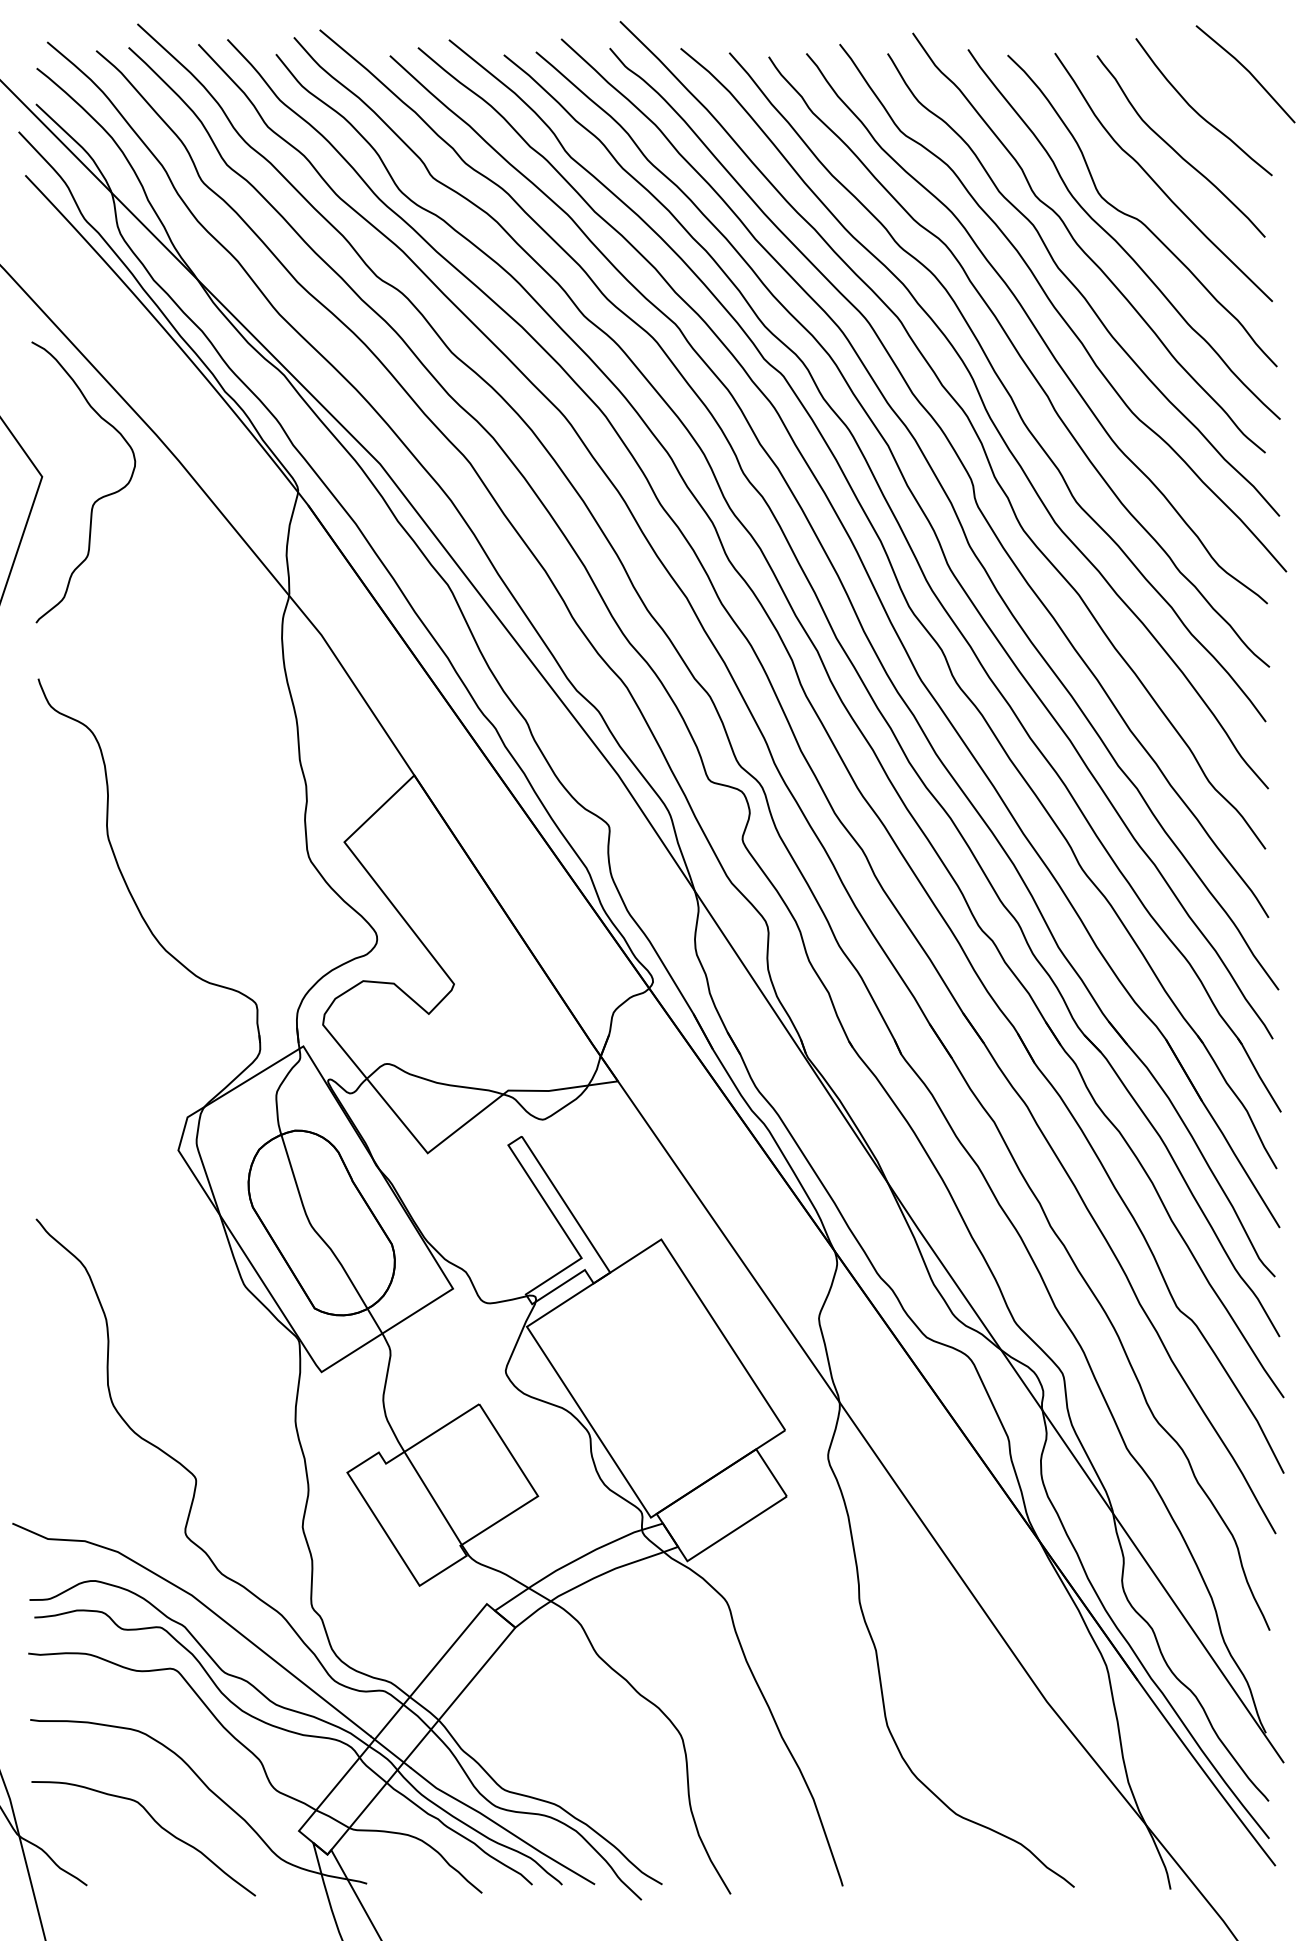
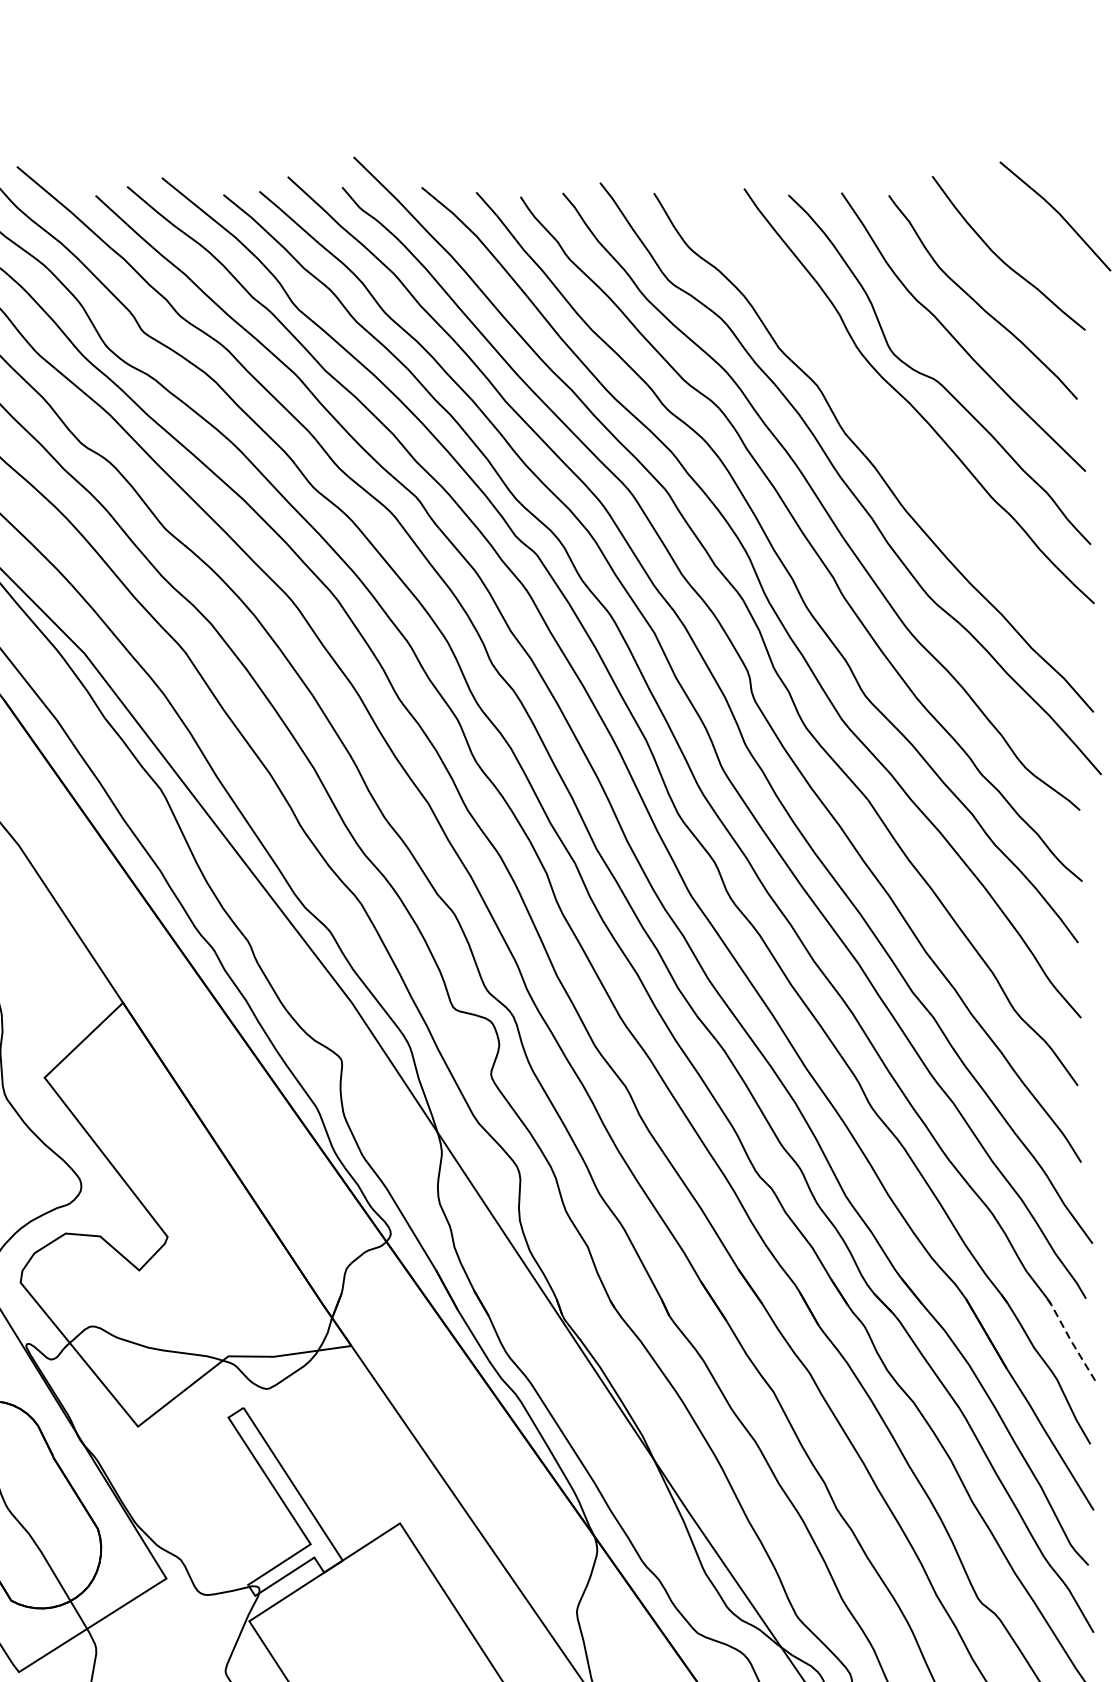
curve: (1082, 248) -> (872, 411), removed
line: (1258, 1074) -> (1069, 1338), solid -> dashed

